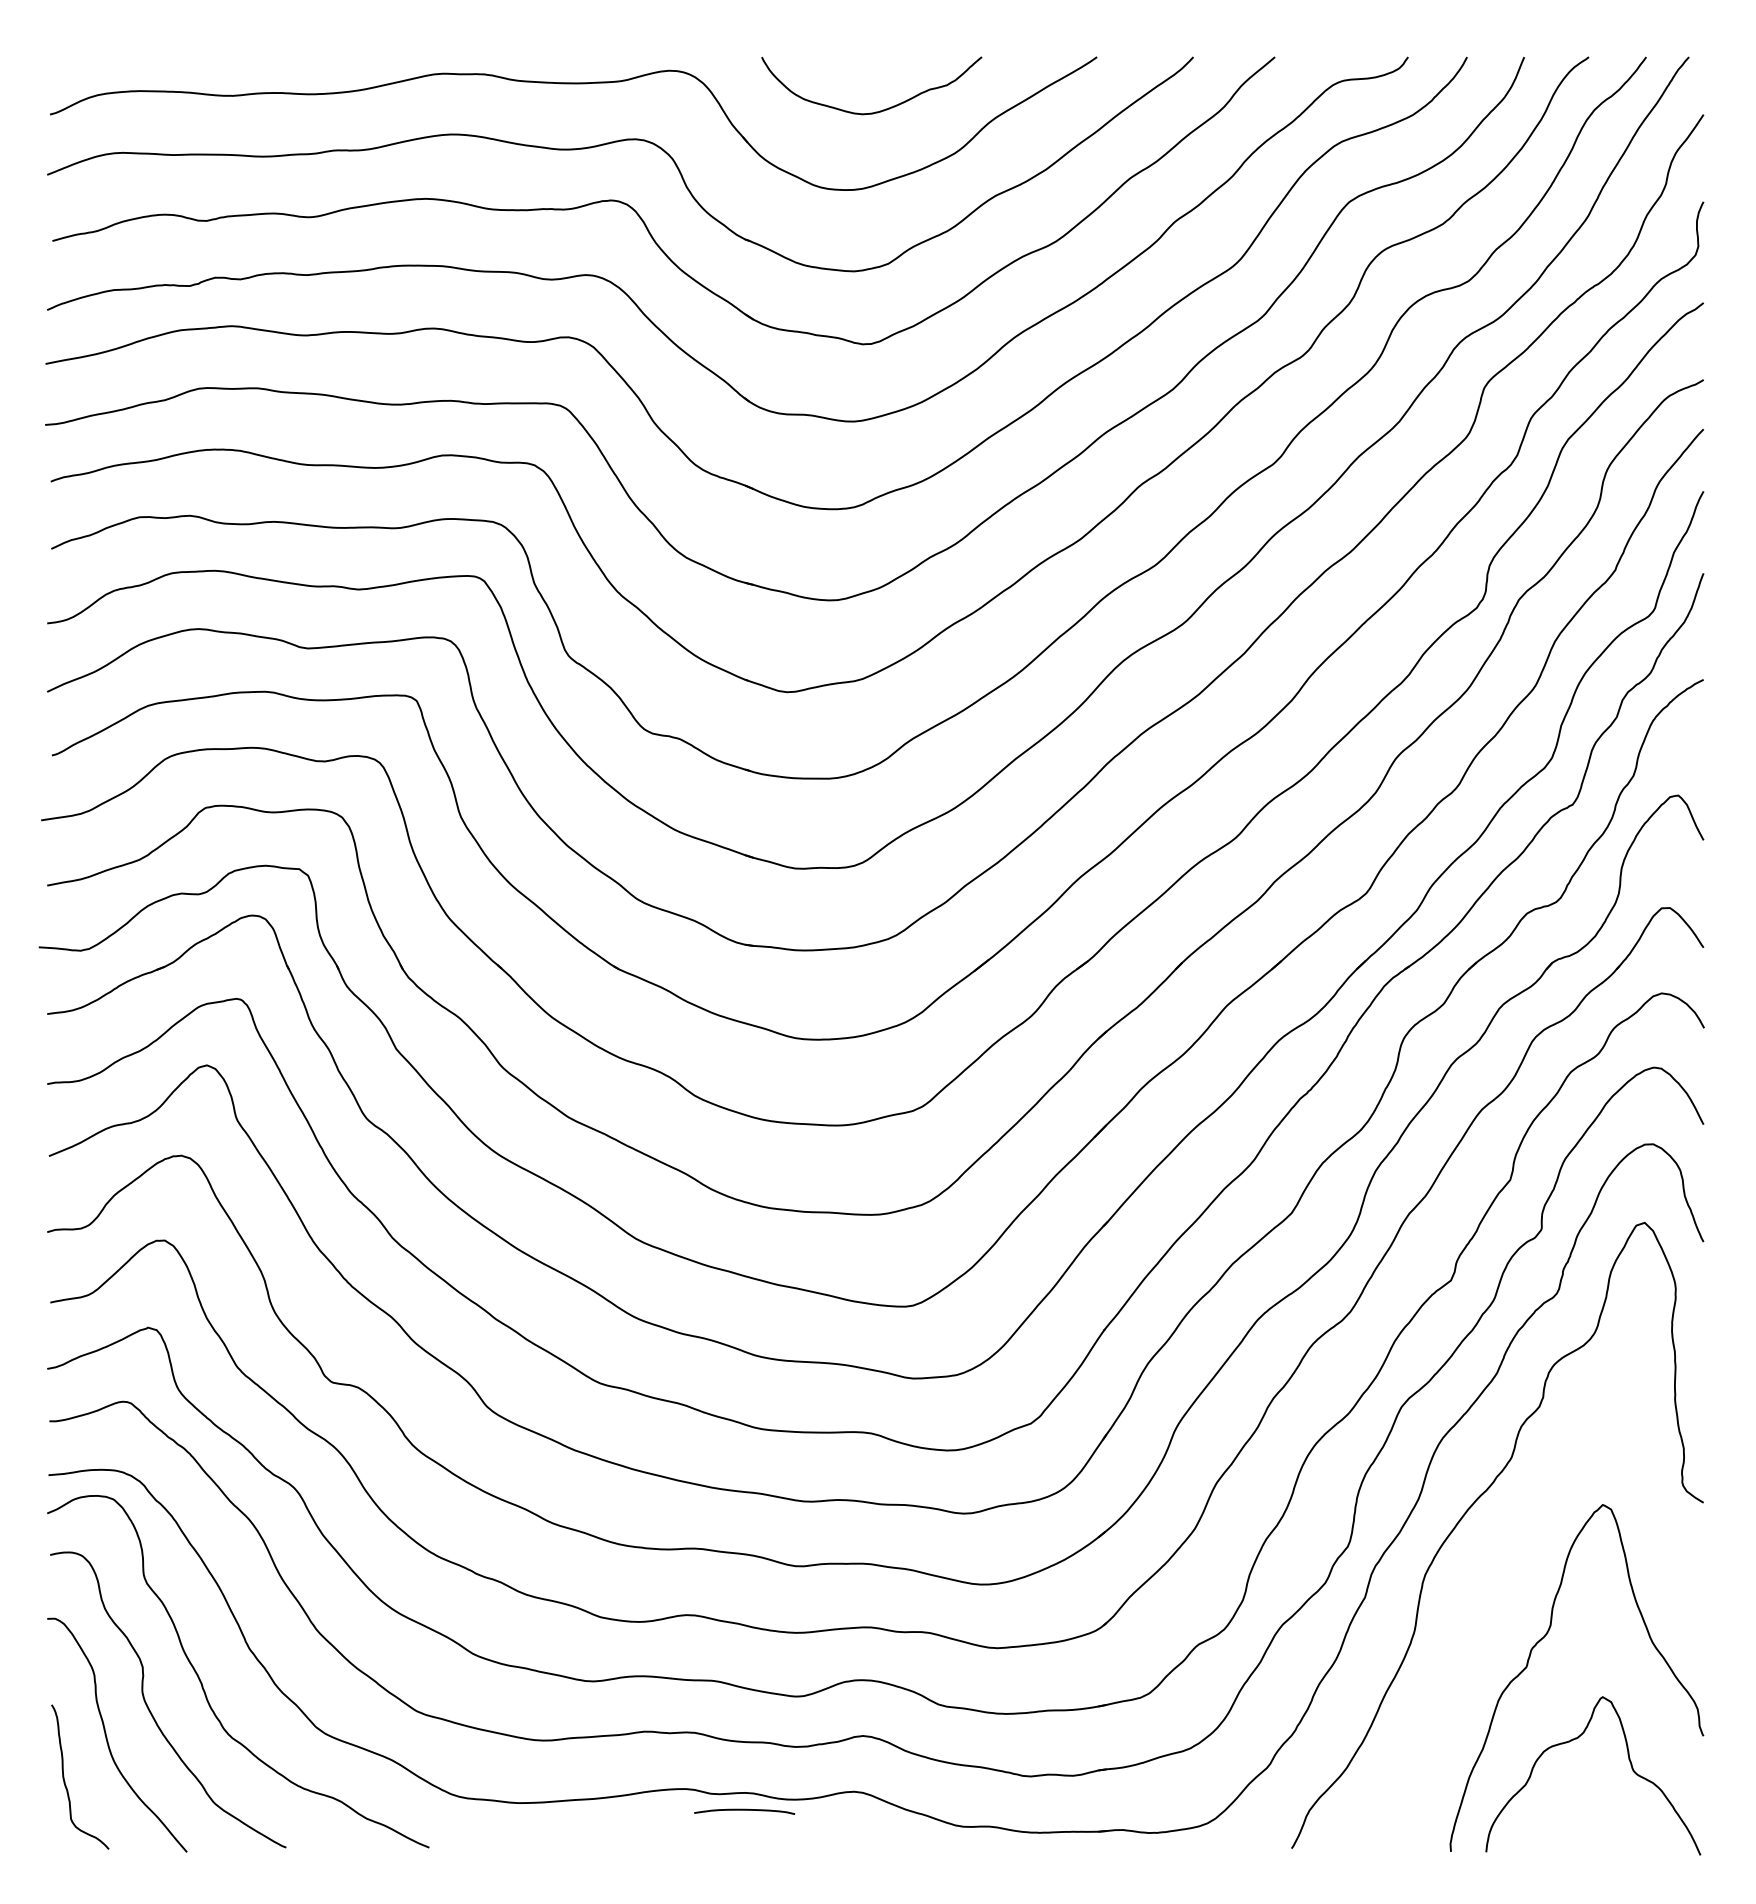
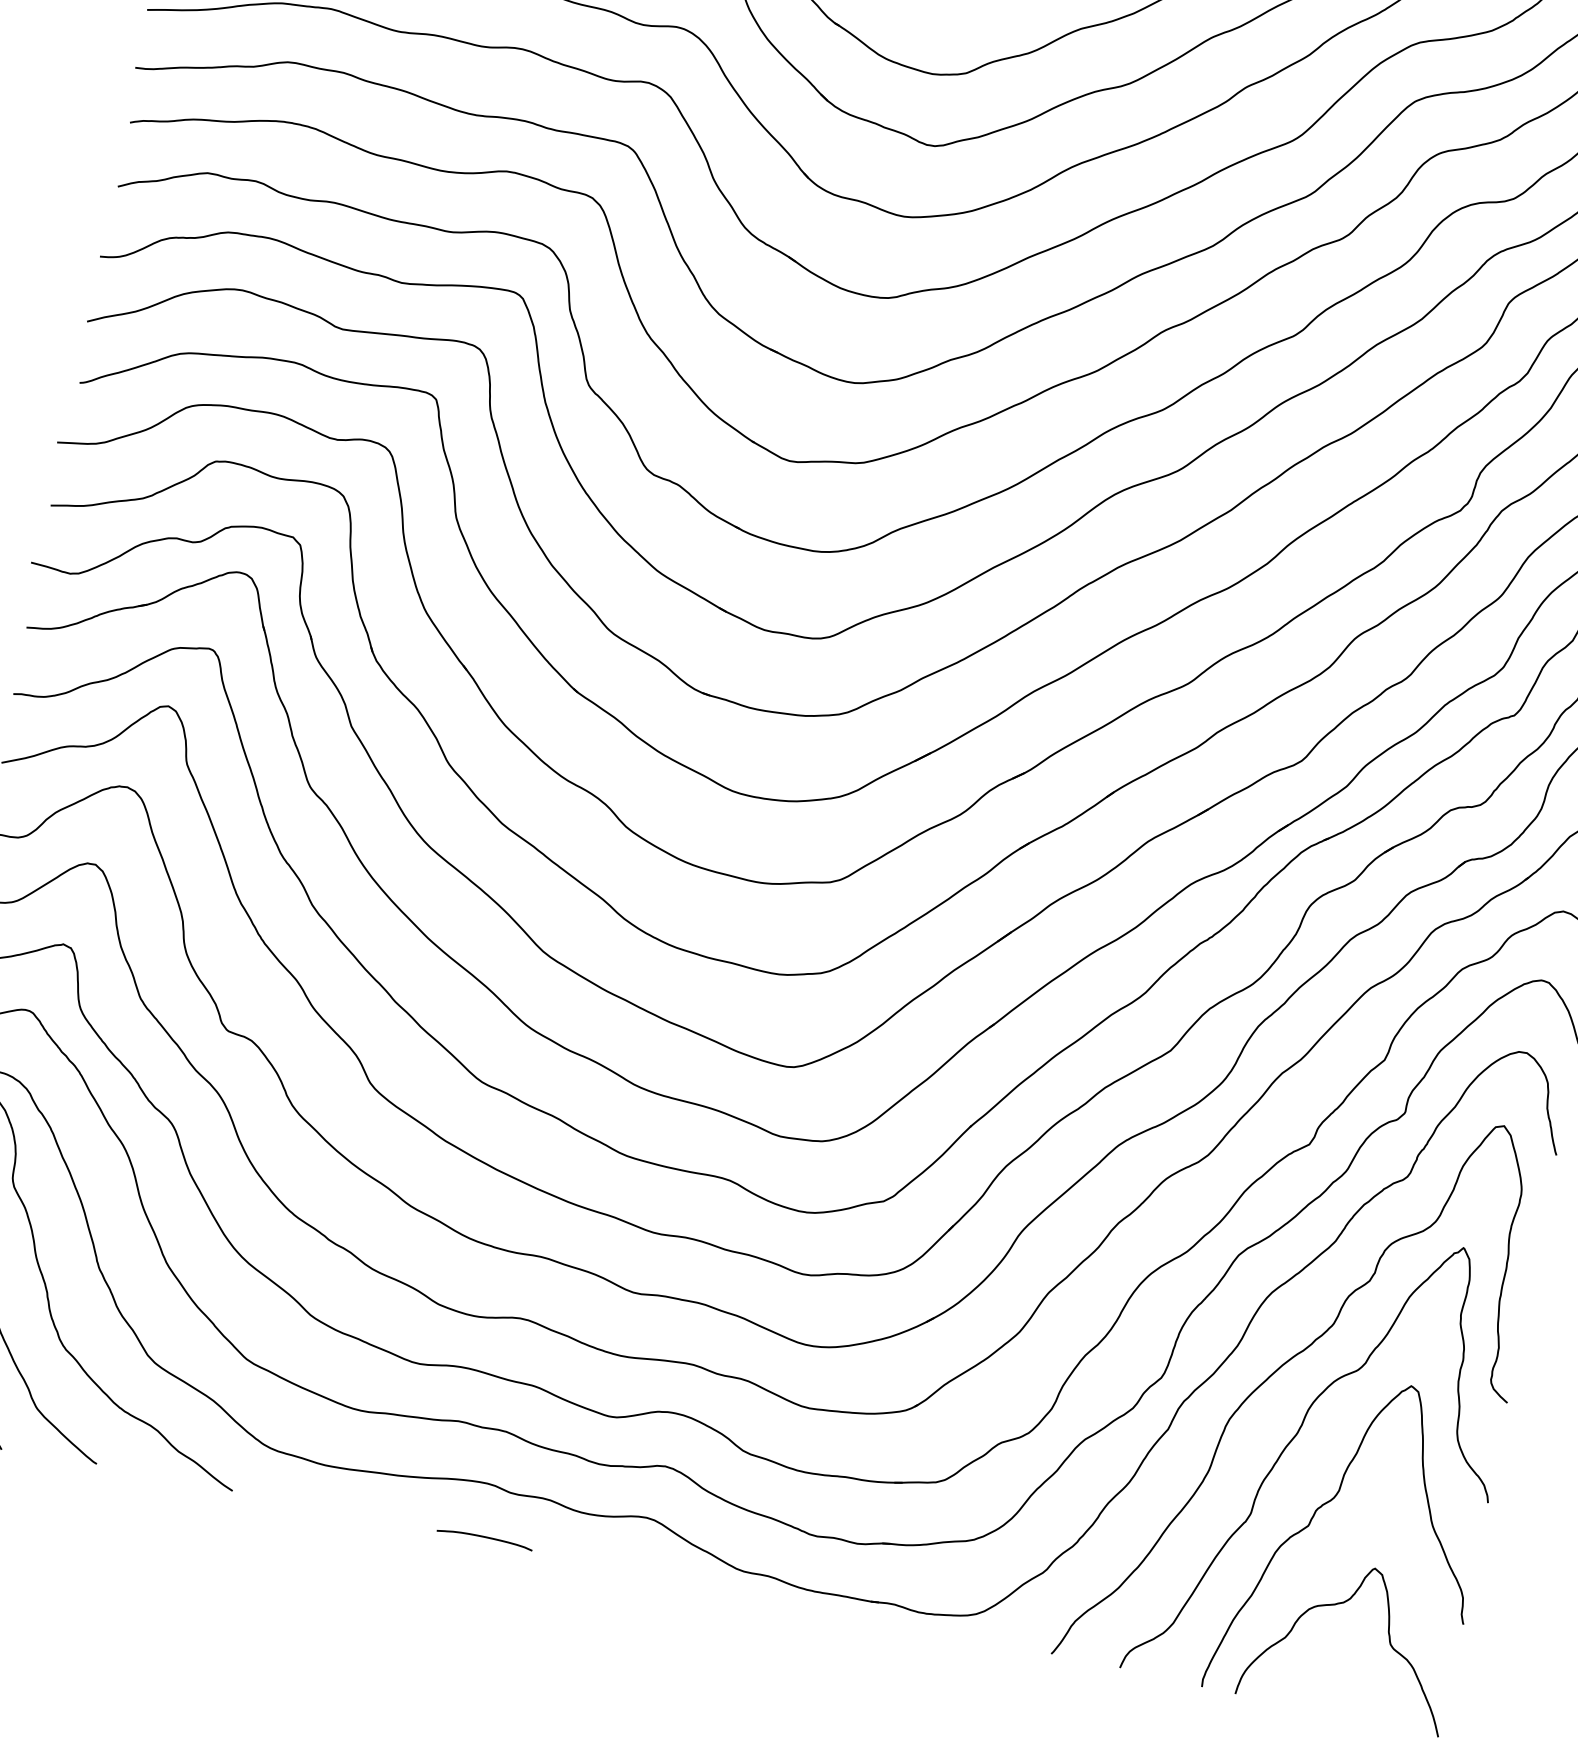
curve: (1494, 1582) -> (1293, 1439), added
curve: (744, 1810) -> (484, 1537), moved

